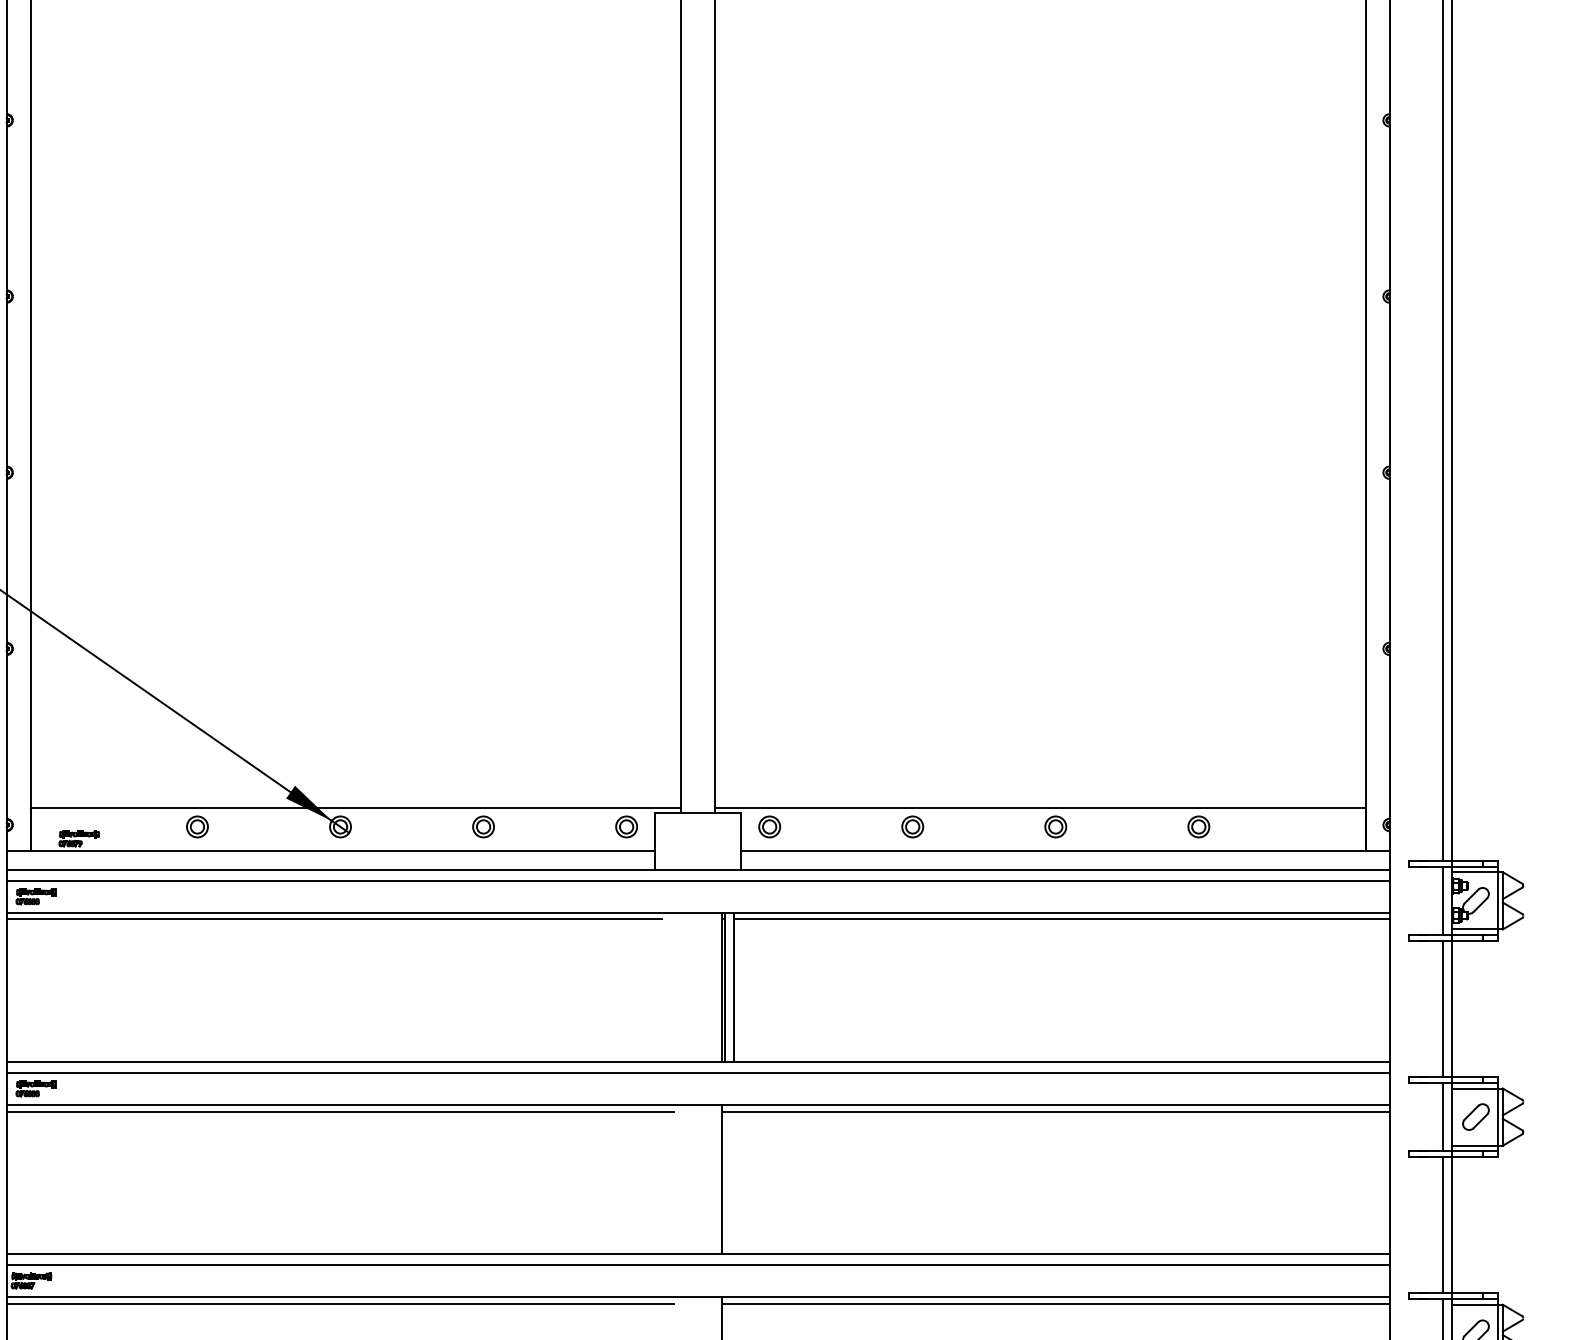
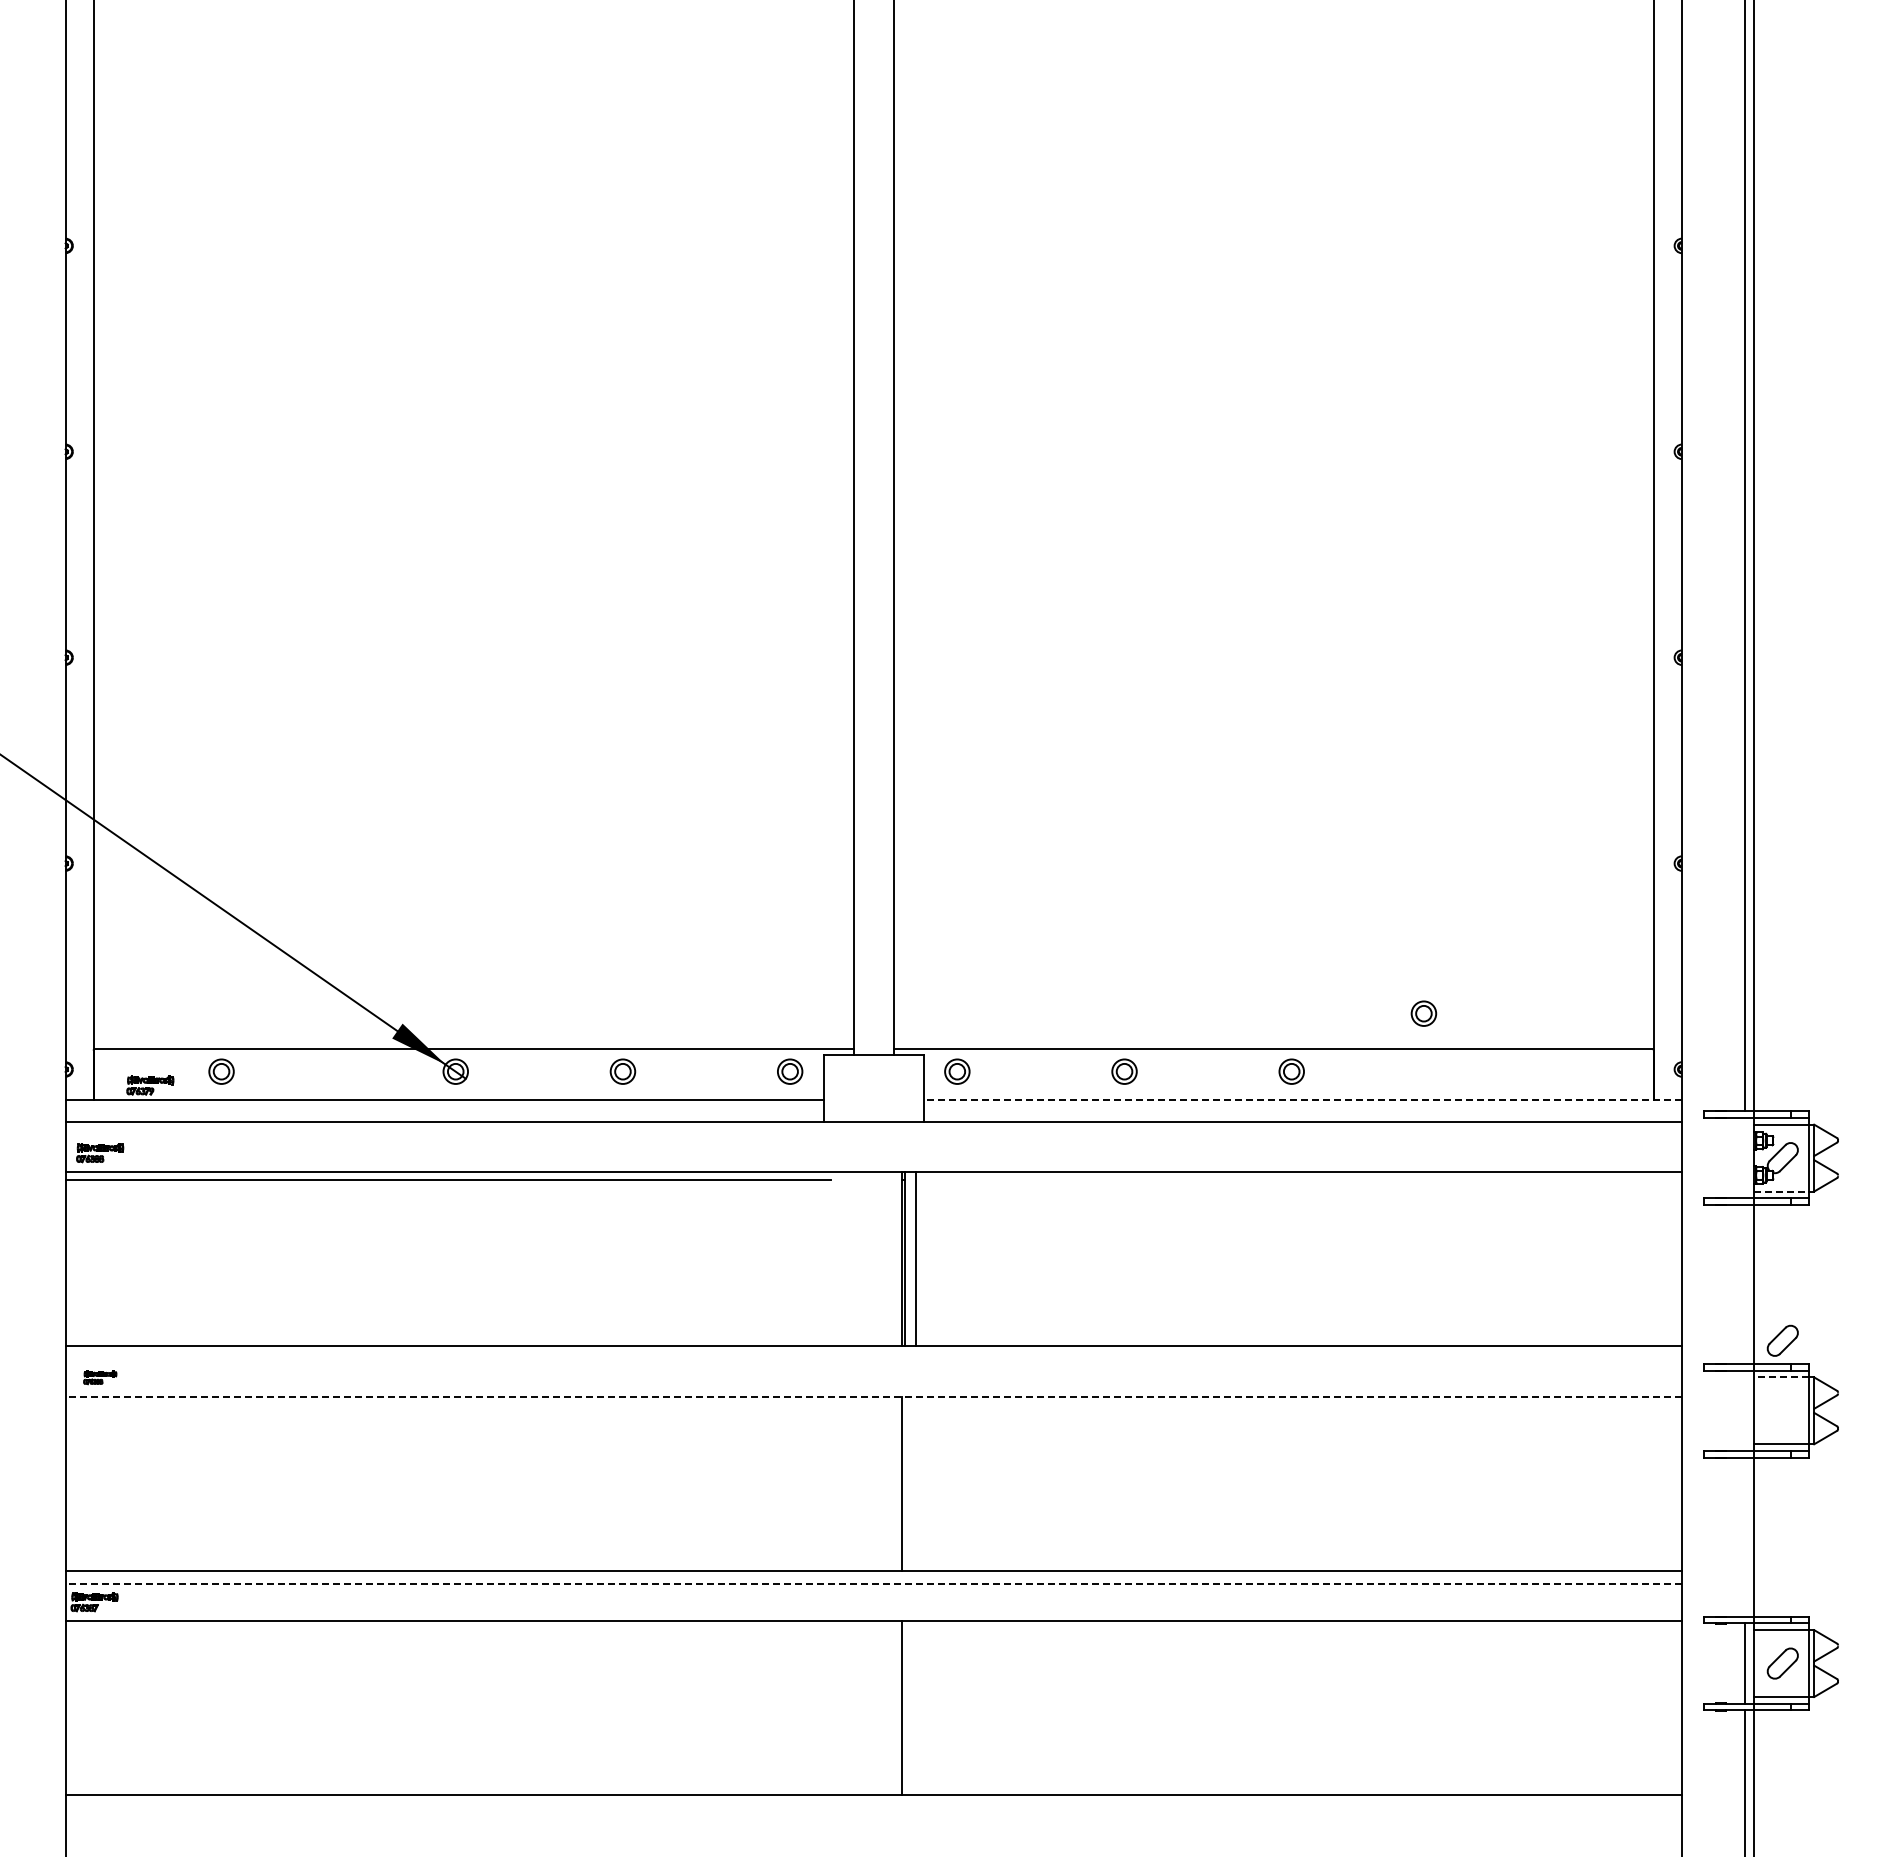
part: (197, 826) -> (221, 1071), moved
part: (1198, 826) -> (1423, 1013), moved
line: (1064, 850) -> (1302, 1099), solid -> dashed
line: (697, 880) -> (873, 1134), removed
line: (1443, 900) -> (1744, 1157), removed
line: (1061, 919) -> (1298, 1179), removed
line: (1474, 929) -> (1781, 1191), solid -> dashed
line: (1443, 1009) -> (1744, 1284), removed
line: (697, 1073) -> (873, 1359), removed
part: (36, 1088) -> (100, 1377), size x0.7
line: (1473, 1088) -> (1780, 1377), solid -> dashed
line: (697, 1104) -> (873, 1396), solid -> dashed
line: (340, 1111) -> (455, 1404), removed
line: (1055, 1111) -> (1291, 1404), removed
line: (1443, 1116) -> (1744, 1410), removed
part: (1475, 1116) -> (1782, 1340), moved
line: (1443, 1224) -> (1744, 1536), removed
line: (697, 1264) -> (873, 1583), solid -> dashed
line: (340, 1303) -> (455, 1628), removed
line: (1055, 1303) -> (1291, 1628), removed

